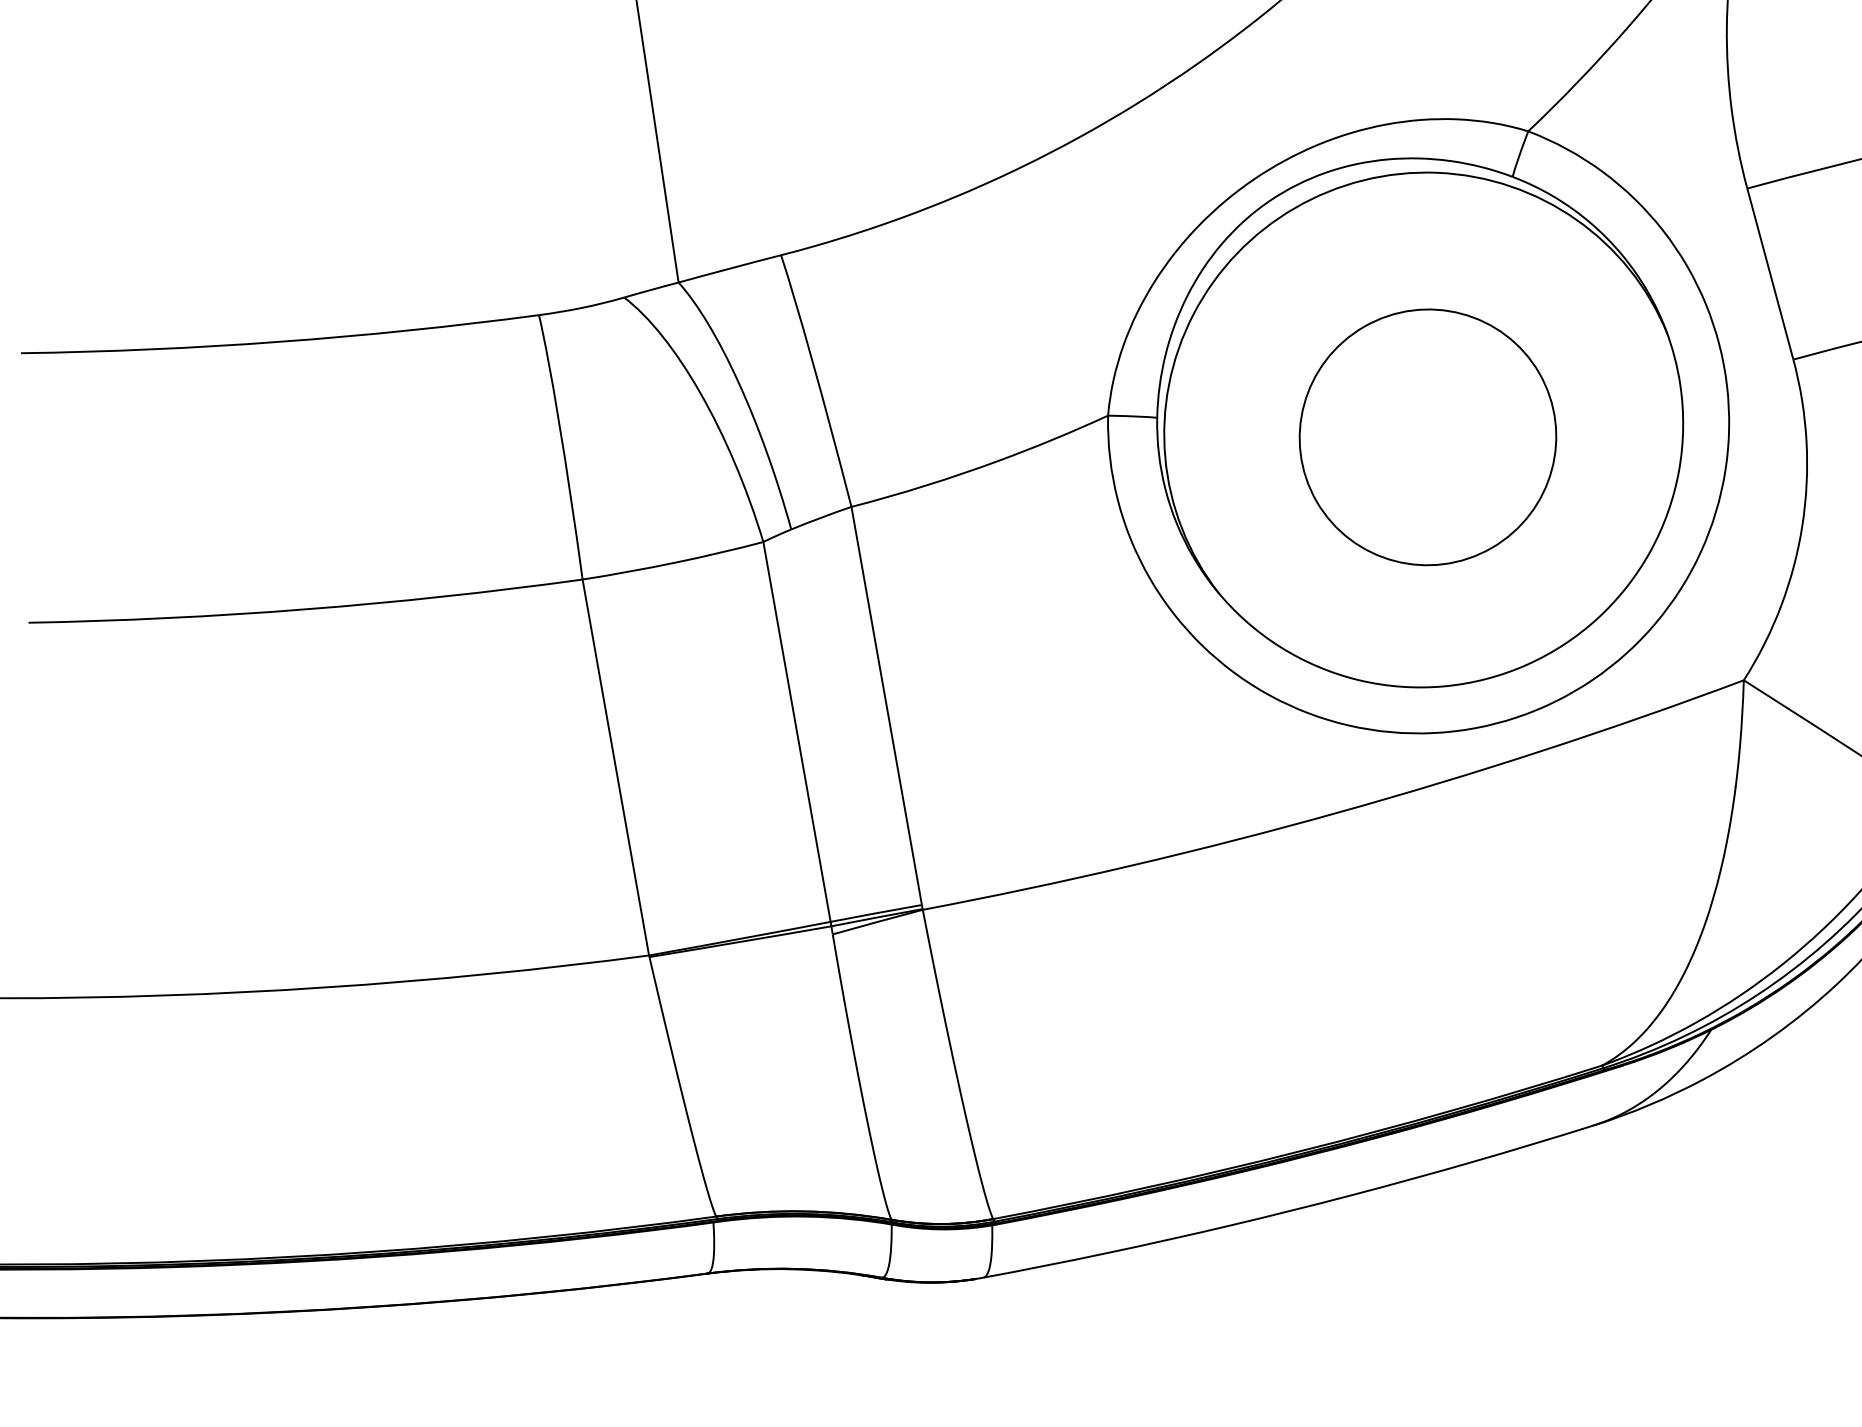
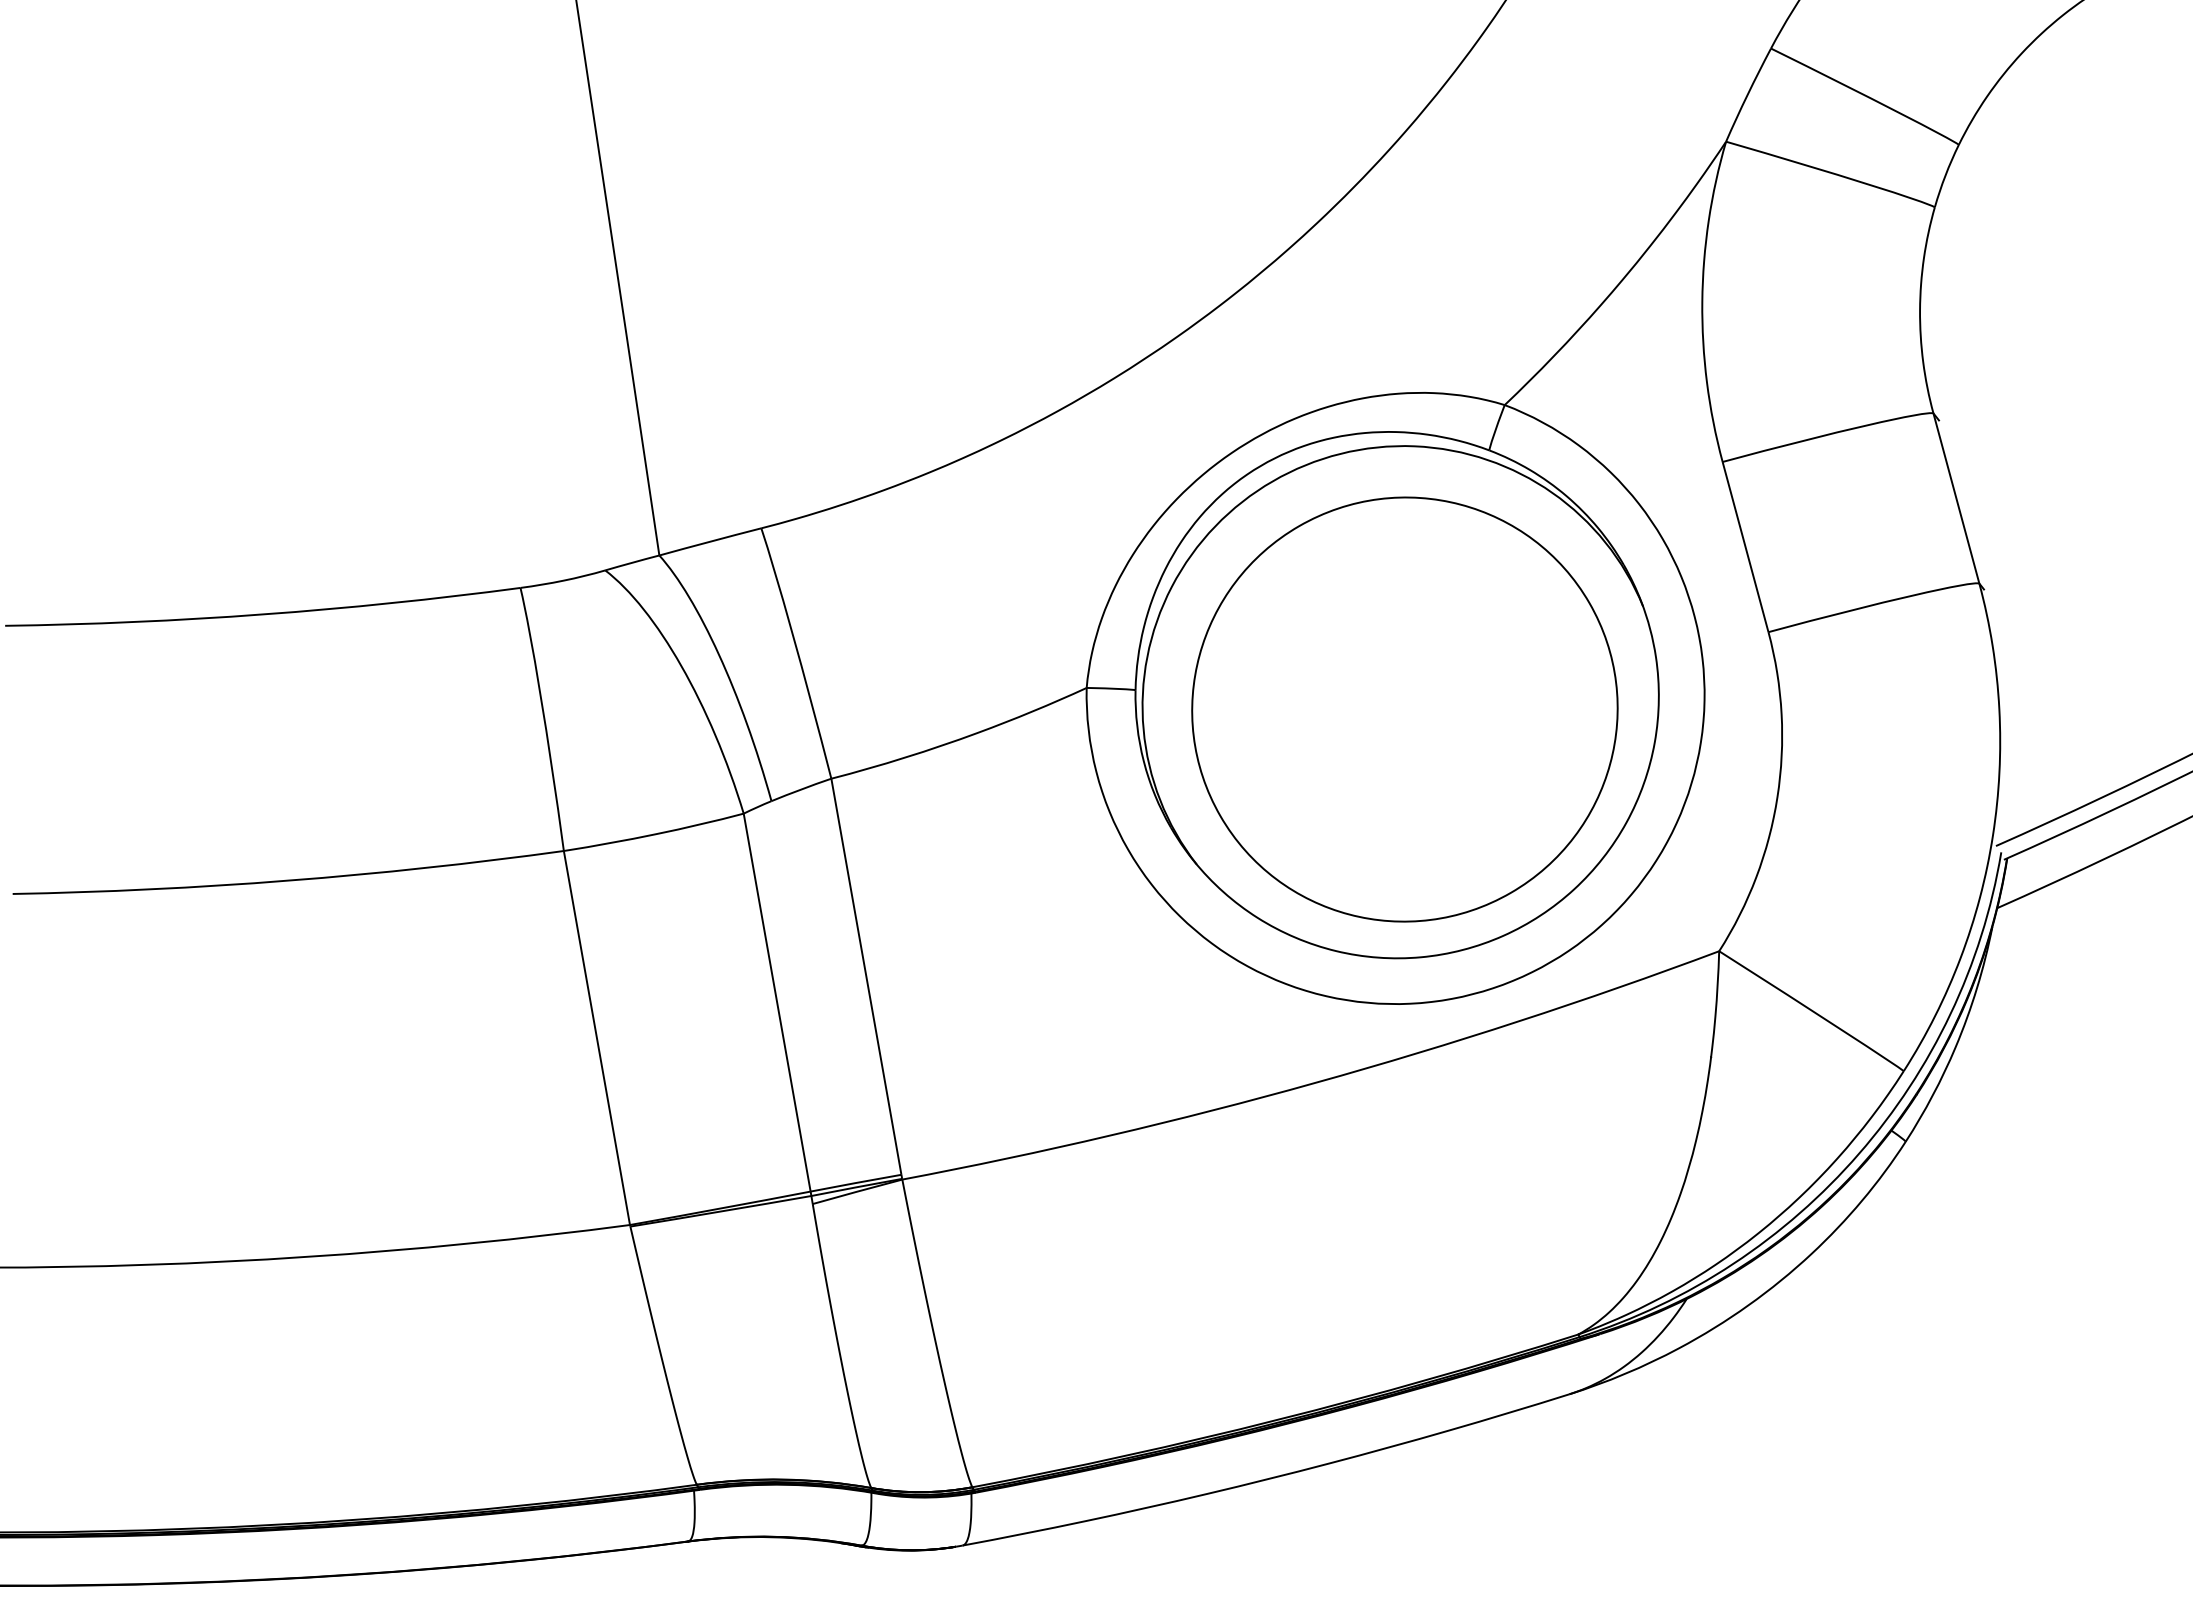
part: (1427, 437) -> (1404, 709), size x1.67

